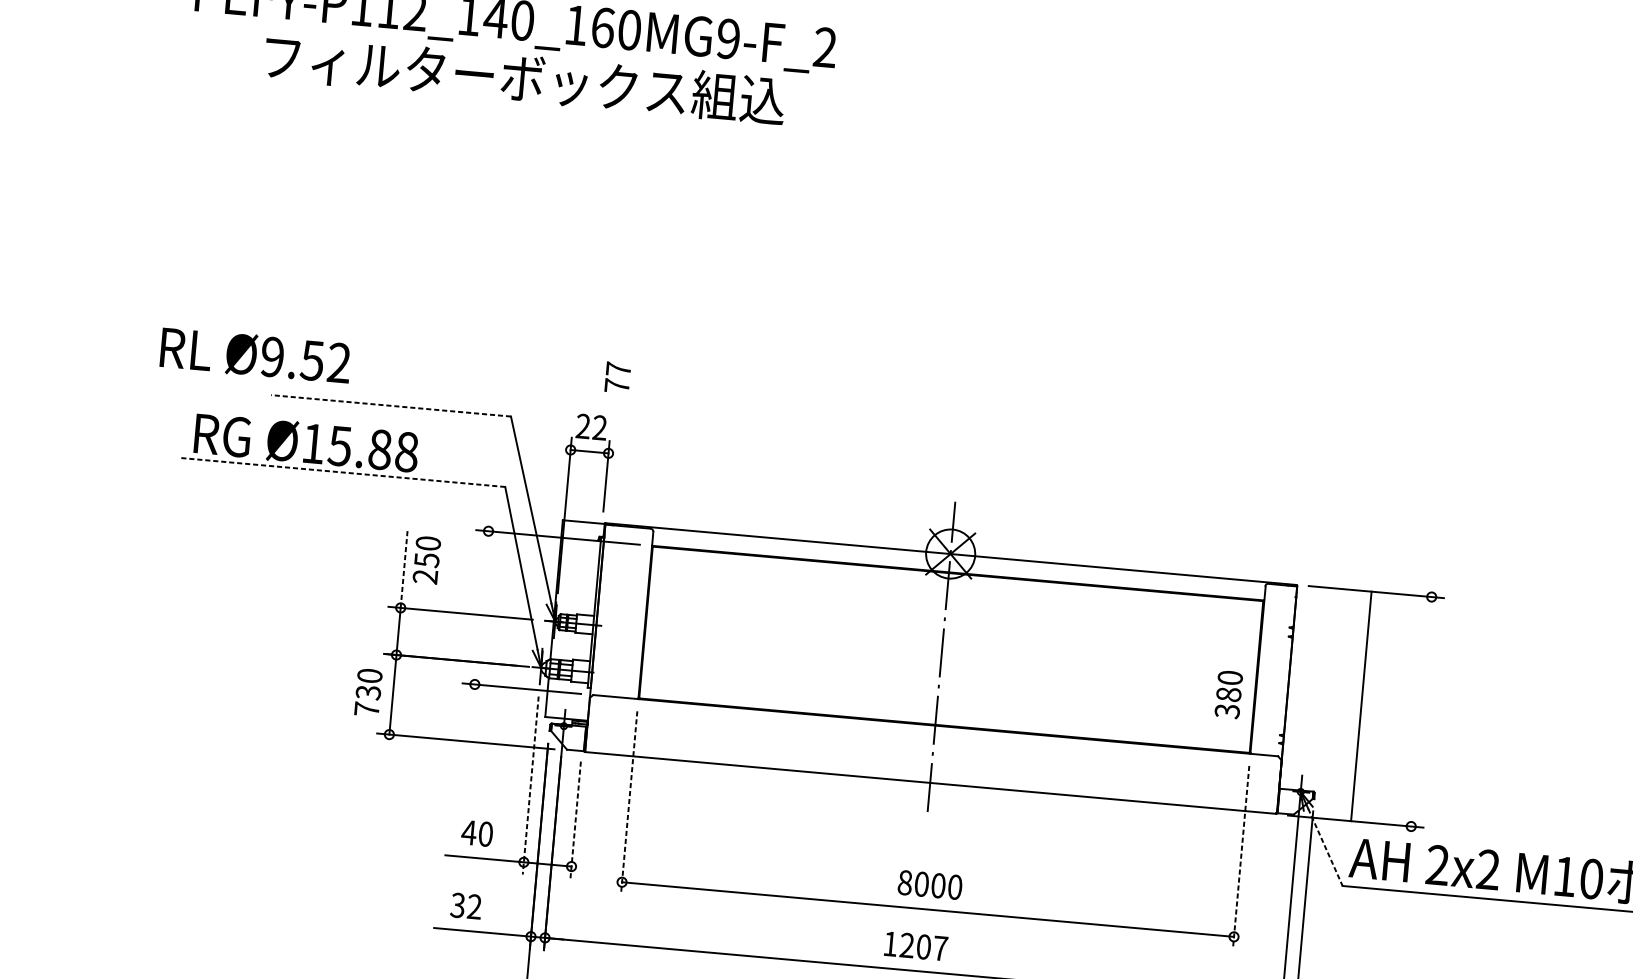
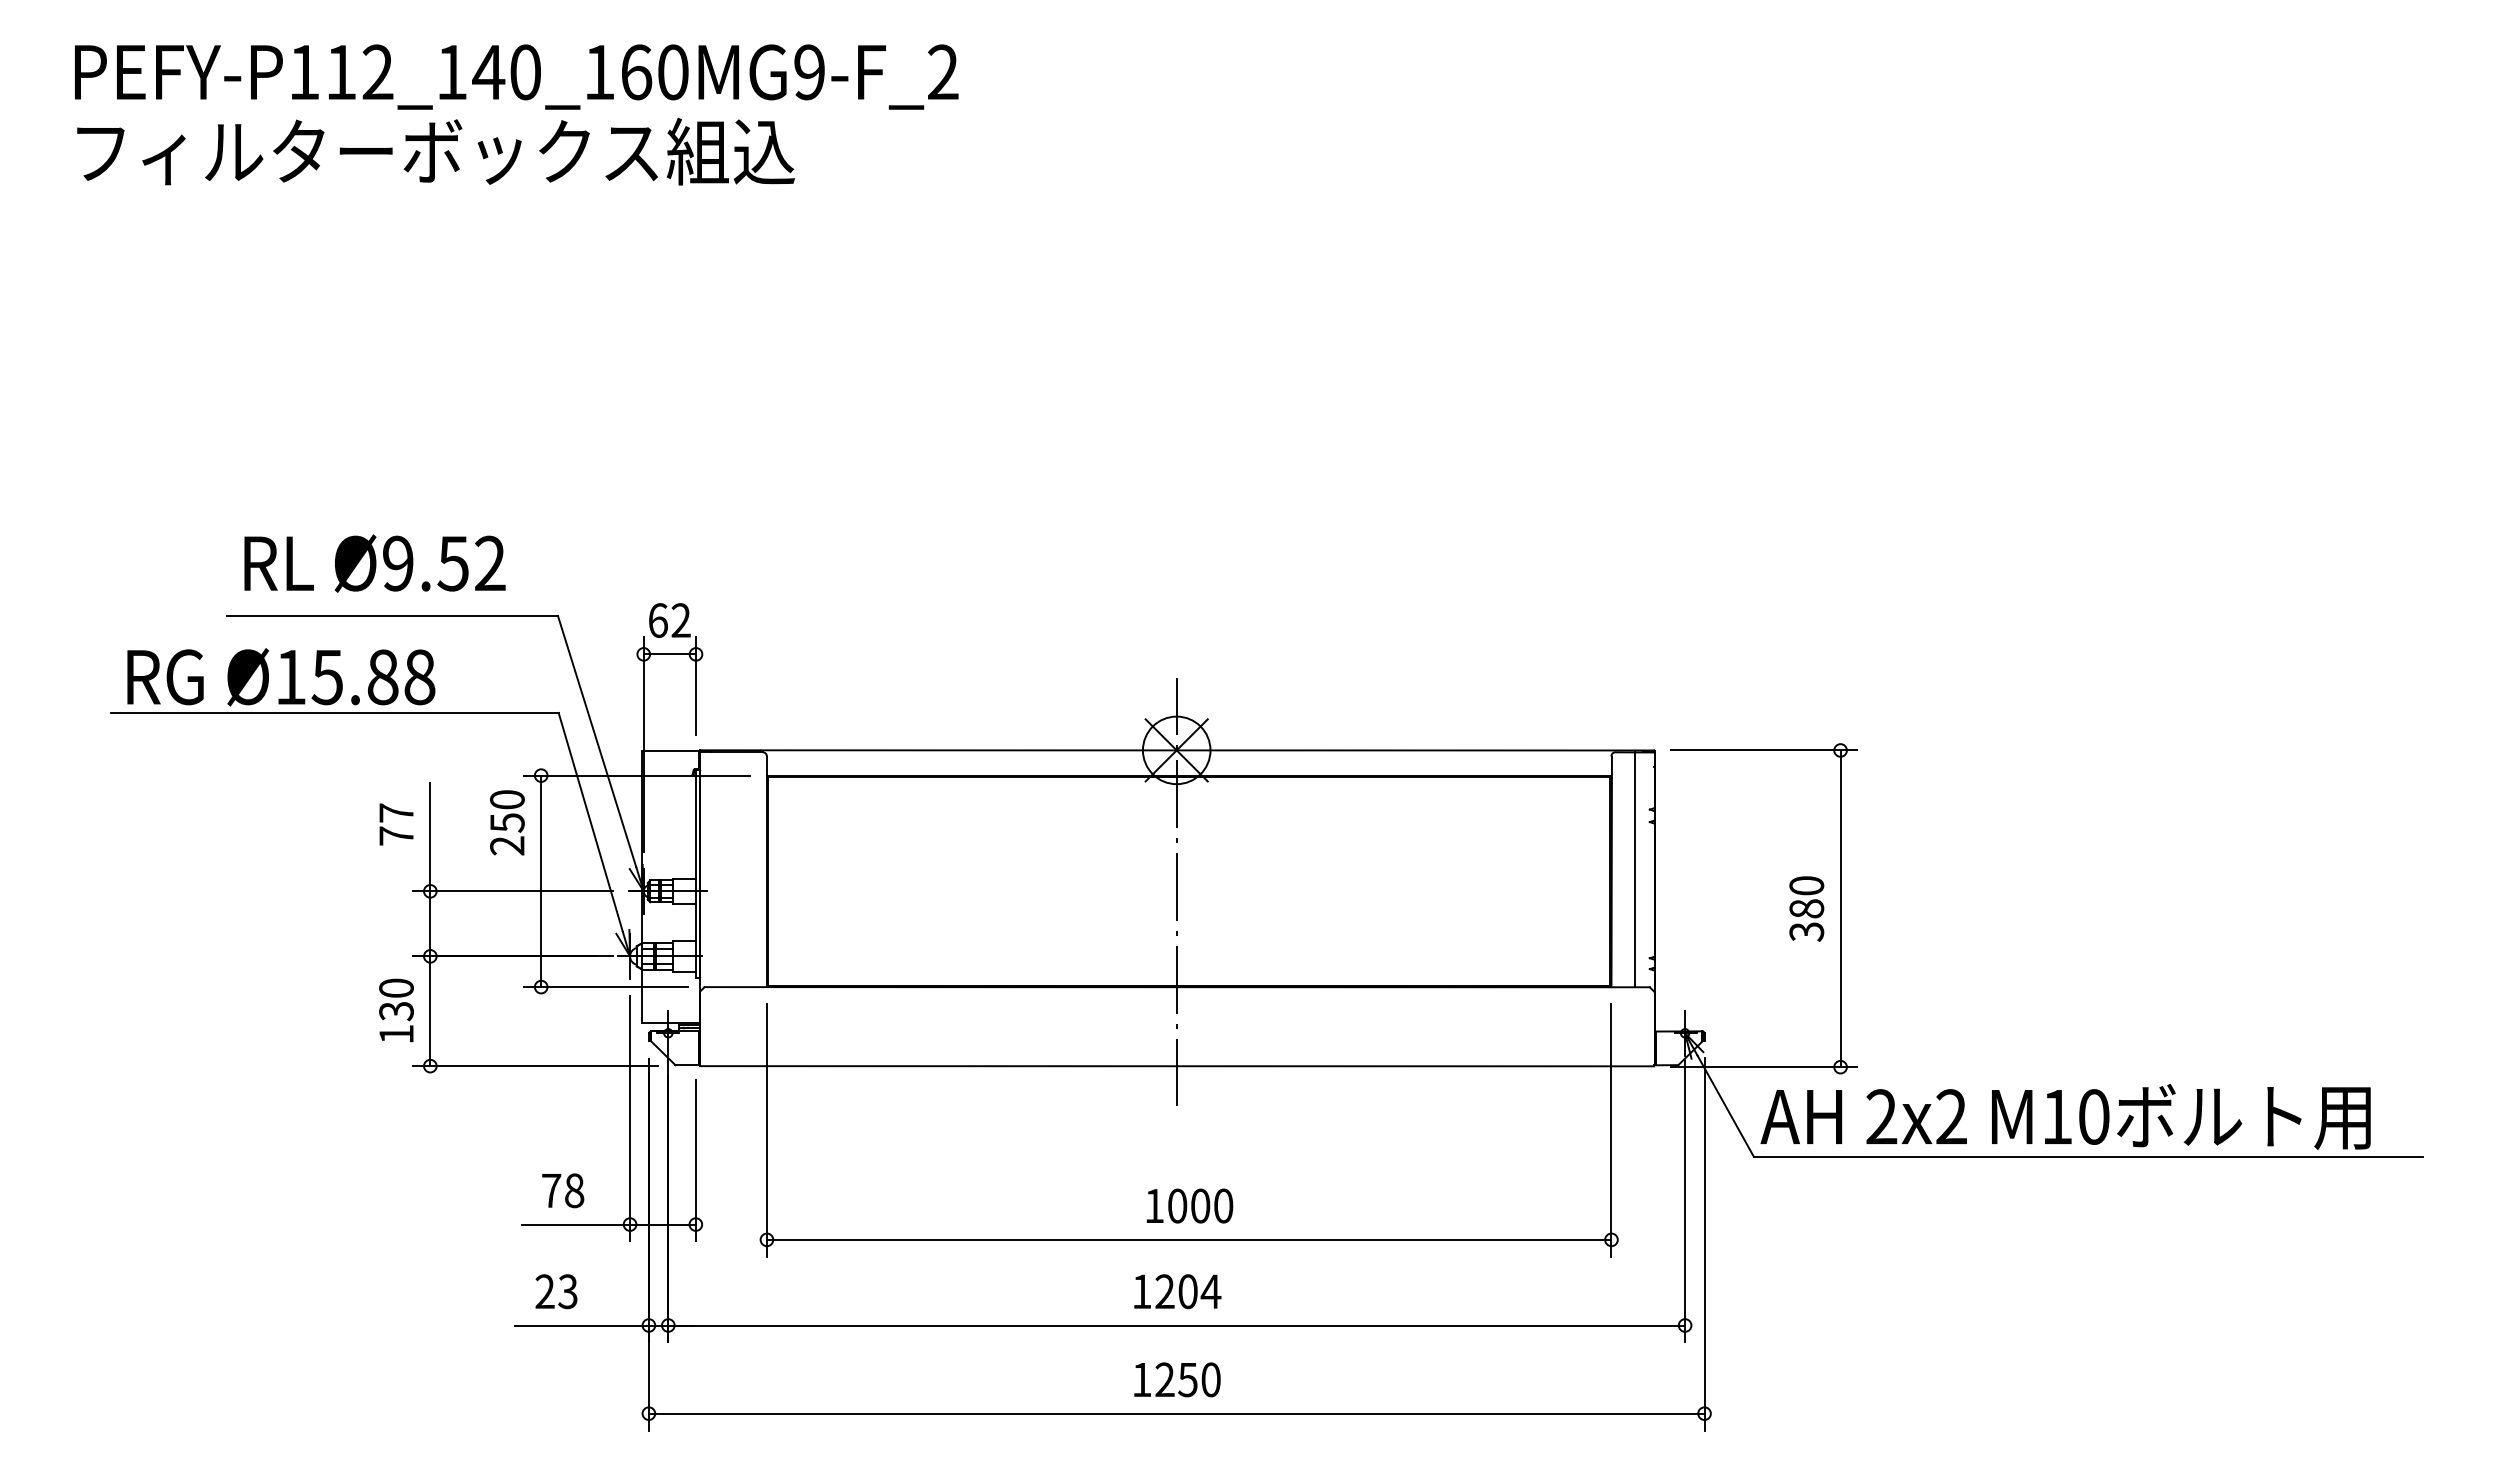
text: (524, 78) -> (435, 151), moved
text: (255, 355) -> (374, 563), moved
text: (617, 377) -> (396, 824), moved
line: (391, 405) -> (392, 615), dashed -> solid
text: (582, 426) -> (657, 620), 22 -> 62
line: (342, 472) -> (334, 712), dashed -> solid
text: (427, 559) -> (507, 822), moved
line: (404, 568) -> (430, 836), dashed -> solid
line: (481, 607) -> (541, 881), added
line: (1274, 669) -> (1634, 869), added
text: (1228, 694) -> (1806, 908), moved
line: (1361, 706) -> (1840, 908), moved
text: (366, 708) -> (396, 1033), 730 -> 130
line: (531, 785) -> (630, 1118), dashed -> solid
line: (628, 802) -> (766, 1130), dashed -> solid
line: (575, 820) -> (695, 1160), dashed -> solid
text: (477, 833) -> (562, 1190), 40 -> 78
line: (1325, 847) -> (1725, 1106), dashed -> solid
line: (1241, 857) -> (1611, 1130), dashed -> solid
text: (905, 882) -> (1154, 1205), 8000 -> 1000
text: (466, 906) -> (556, 1291), 32 -> 23
text: (940, 948) -> (1210, 1291), 1207 -> 1204

